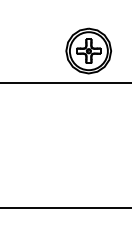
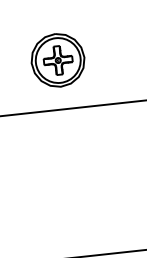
part: (88, 50) -> (57, 59), moved

